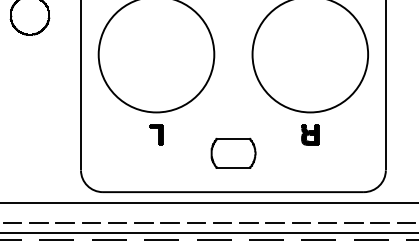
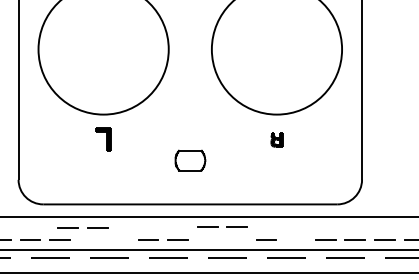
part: (310, 134) -> (277, 139), size x0.6
part: (233, 152) -> (190, 159), size x0.6
line: (153, 222) -> (78, 227), moved
line: (258, 222) -> (218, 226), moved
line: (327, 222) -> (296, 238), removed

